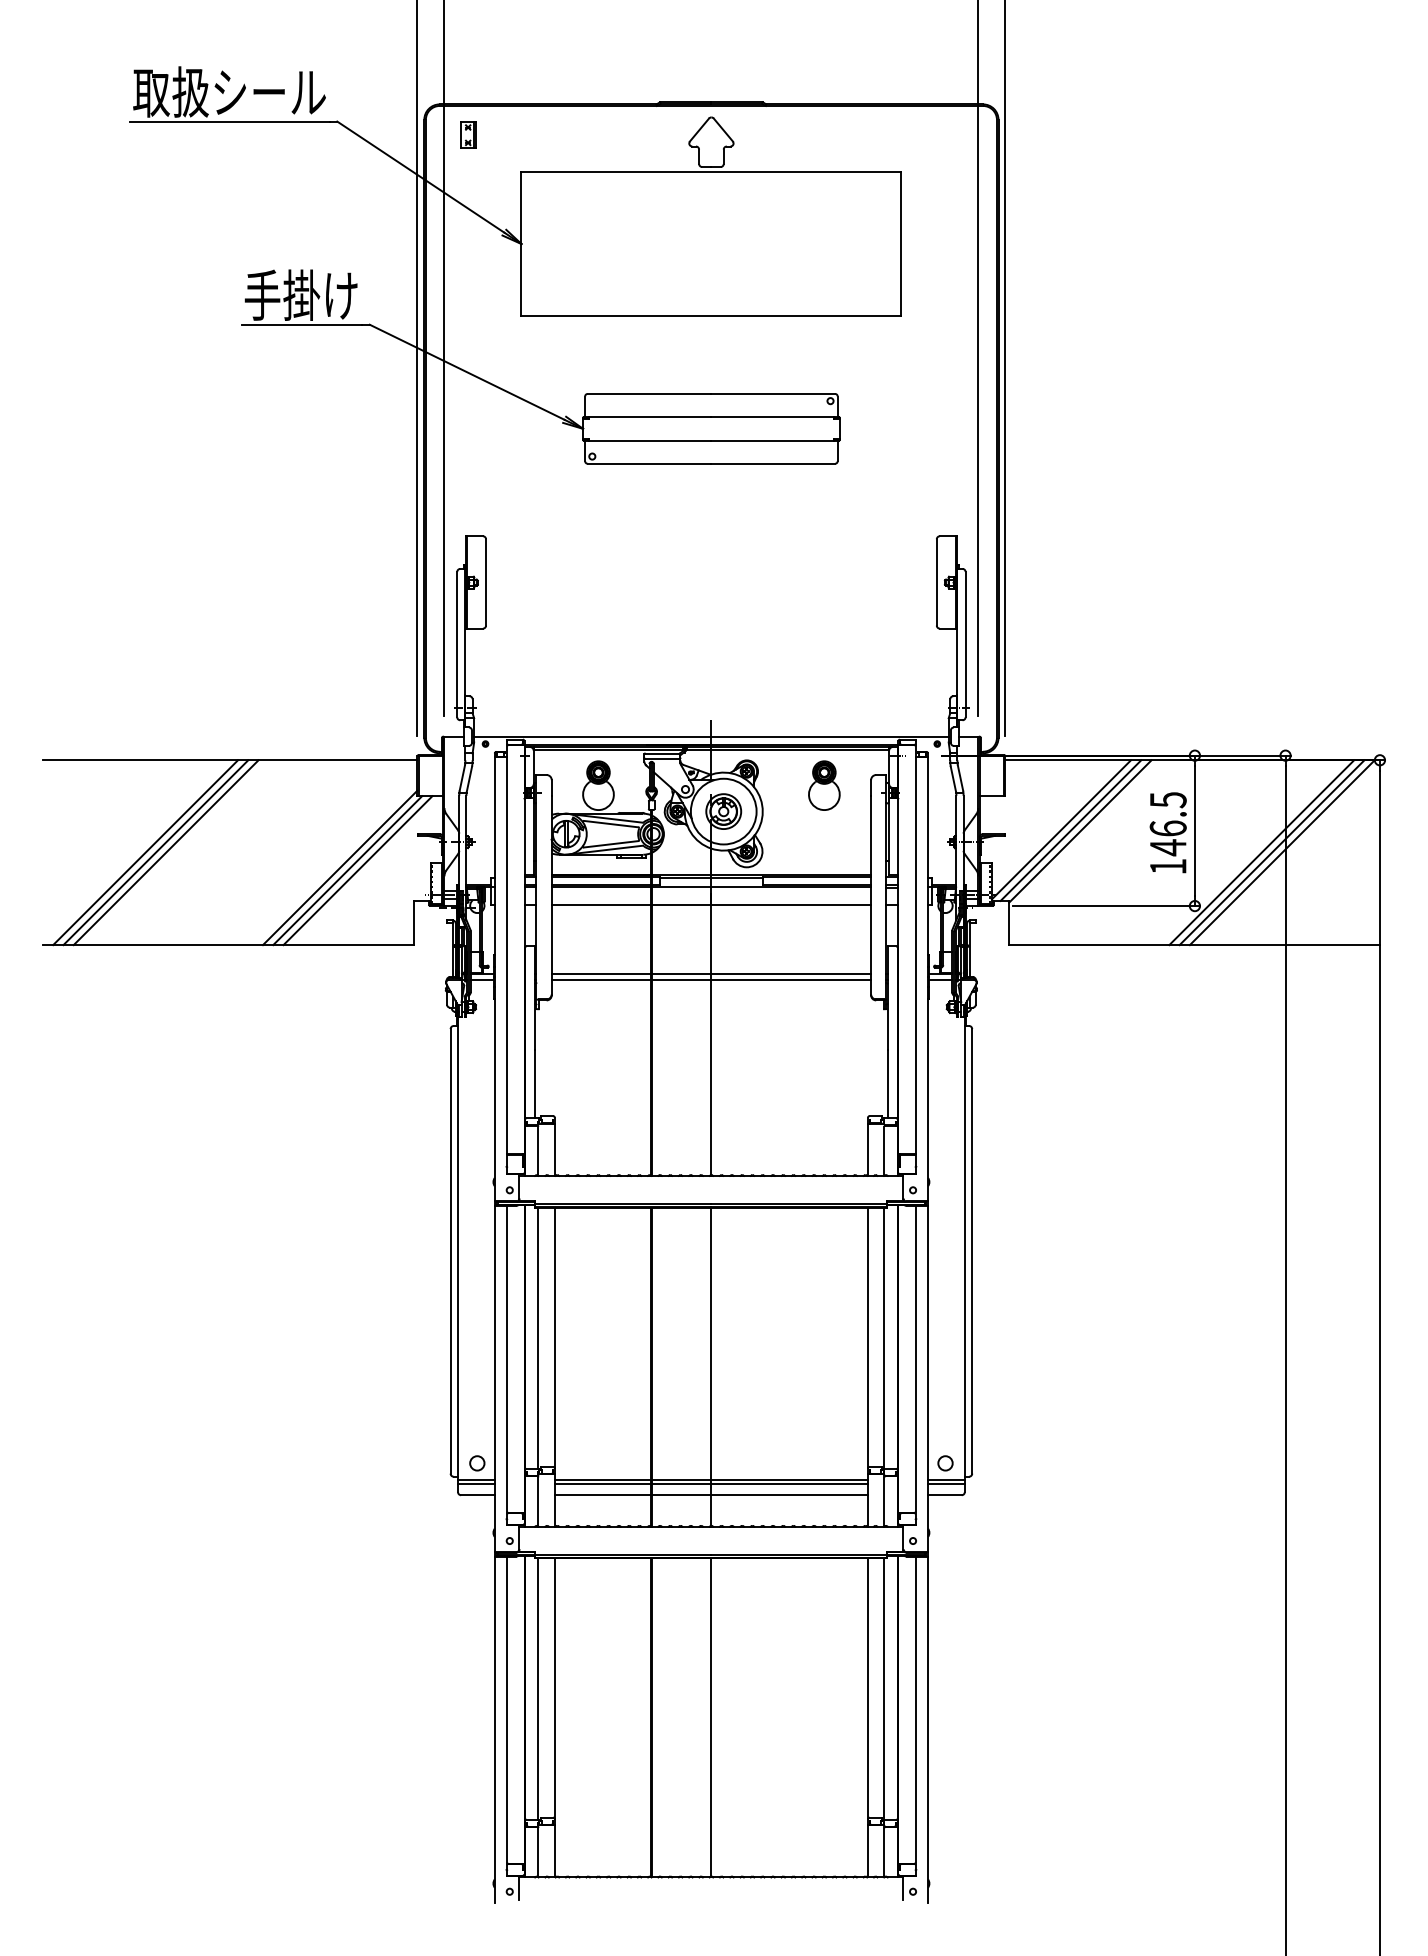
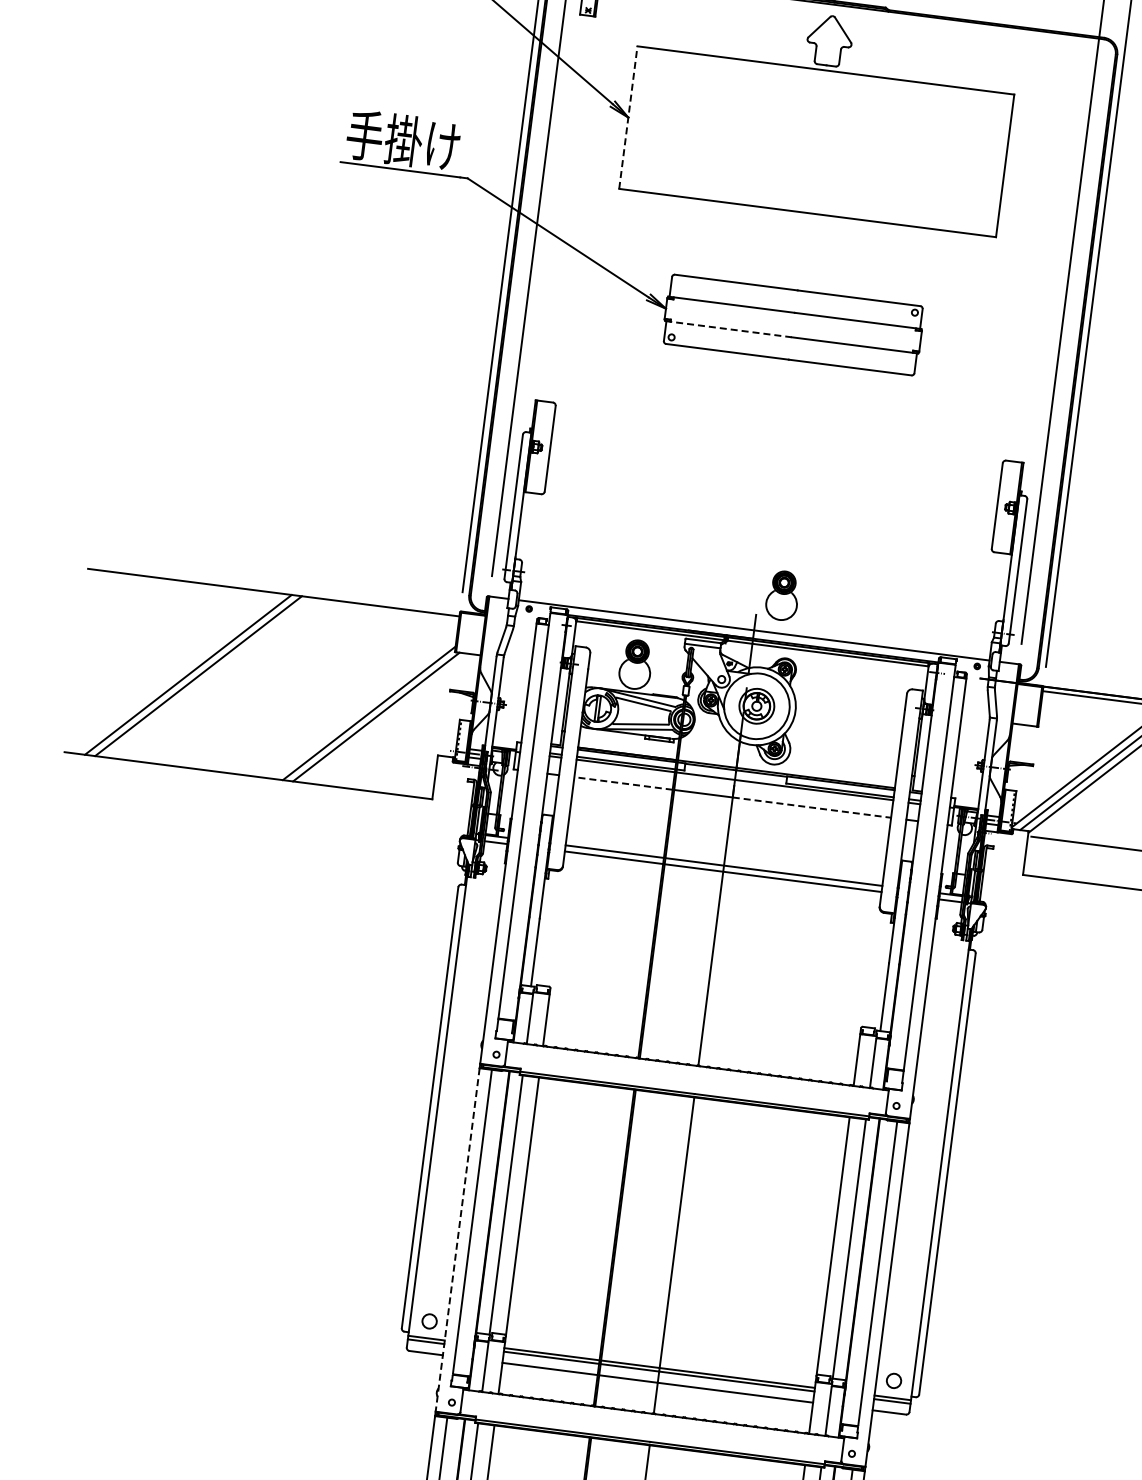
line: (521, 244) -> (628, 118), solid -> dashed
line: (647, 441) -> (728, 329), solid -> dashed
part: (824, 785) -> (782, 595), moved
line: (145, 852) -> (178, 673), removed
line: (357, 870) -> (386, 718), removed
line: (601, 905) -> (623, 783), solid -> dashed
line: (791, 905) -> (812, 808), solid -> dashed
line: (494, 1379) -> (457, 1240), solid -> dashed

